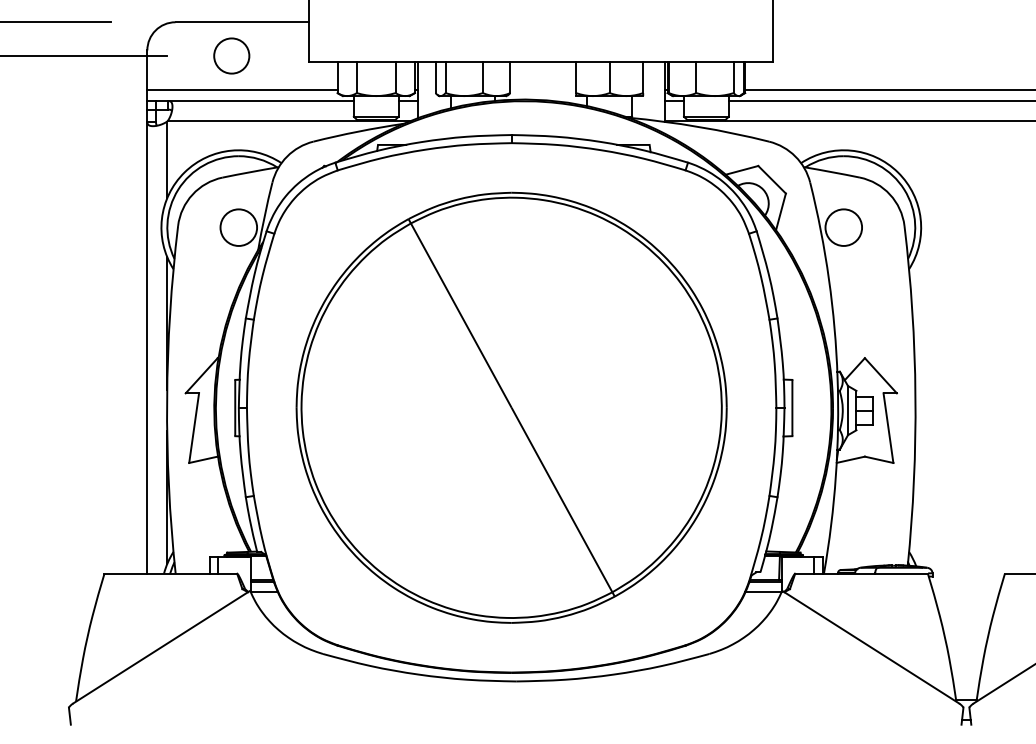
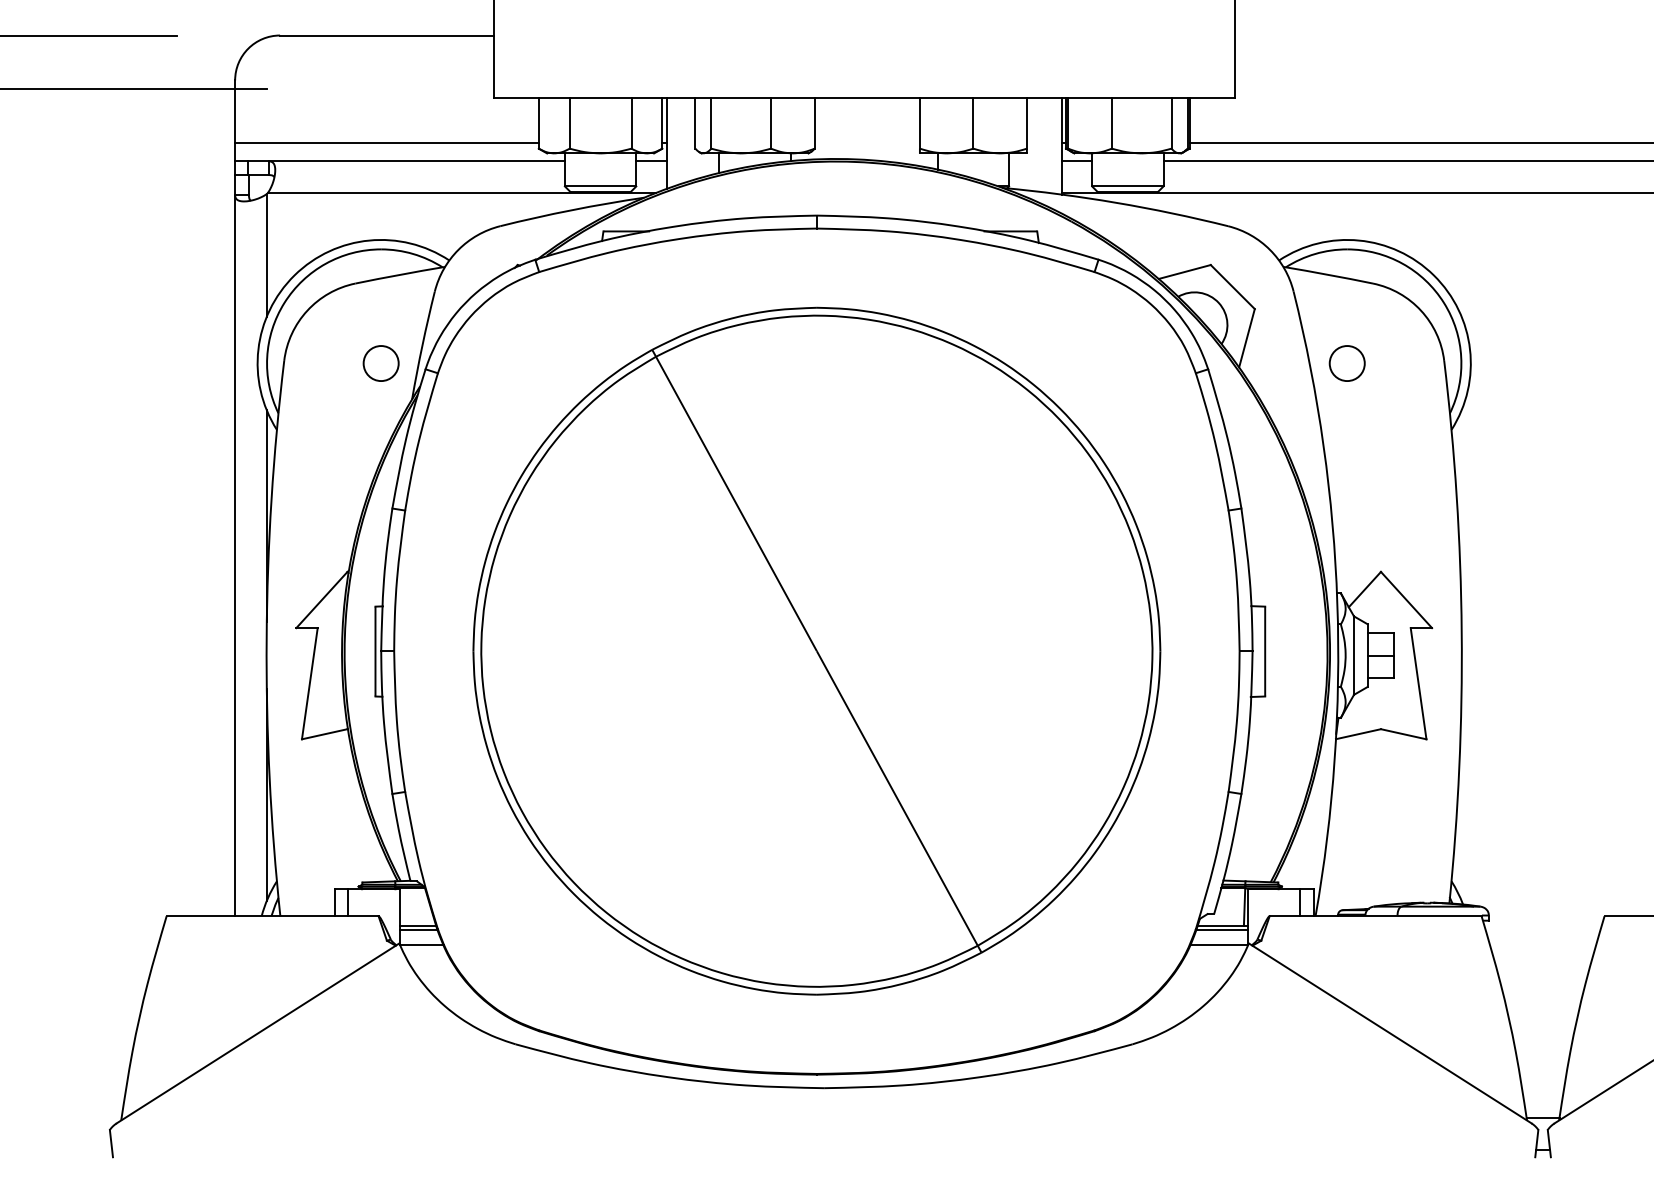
circle: (231, 55) -> (369, 88), removed
circle: (238, 227) -> (380, 363), size x0.6
circle: (843, 227) -> (1346, 363), size x0.6

